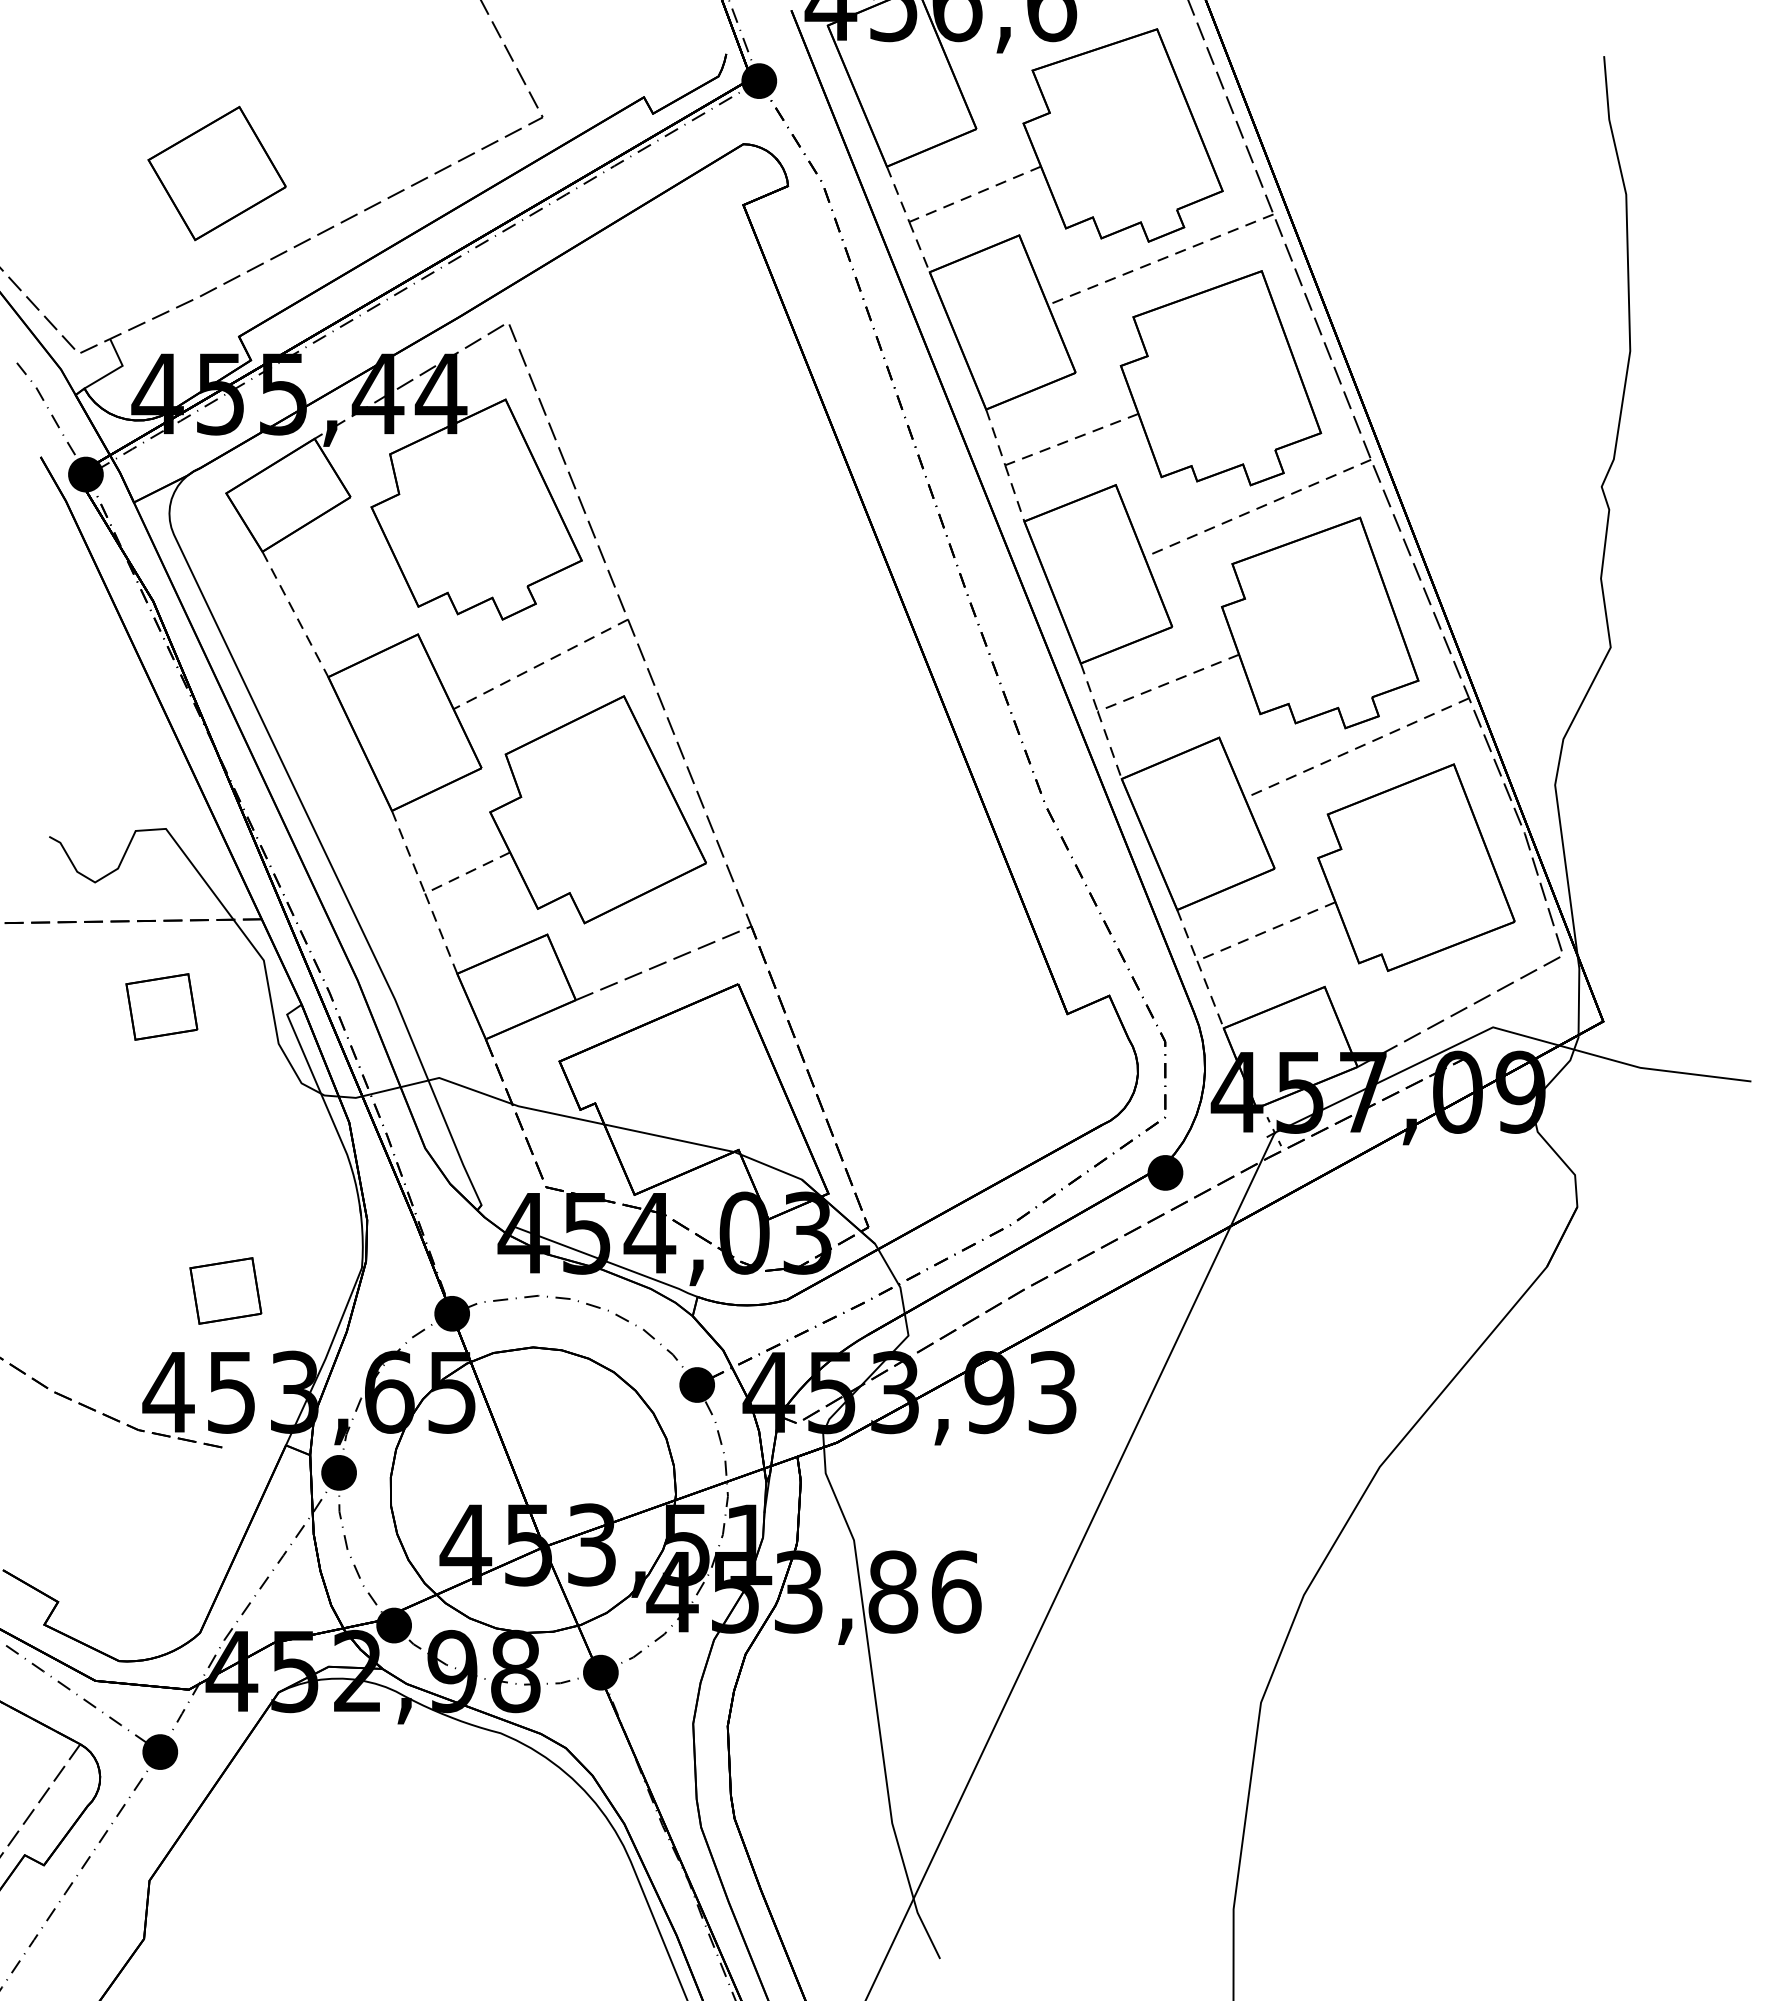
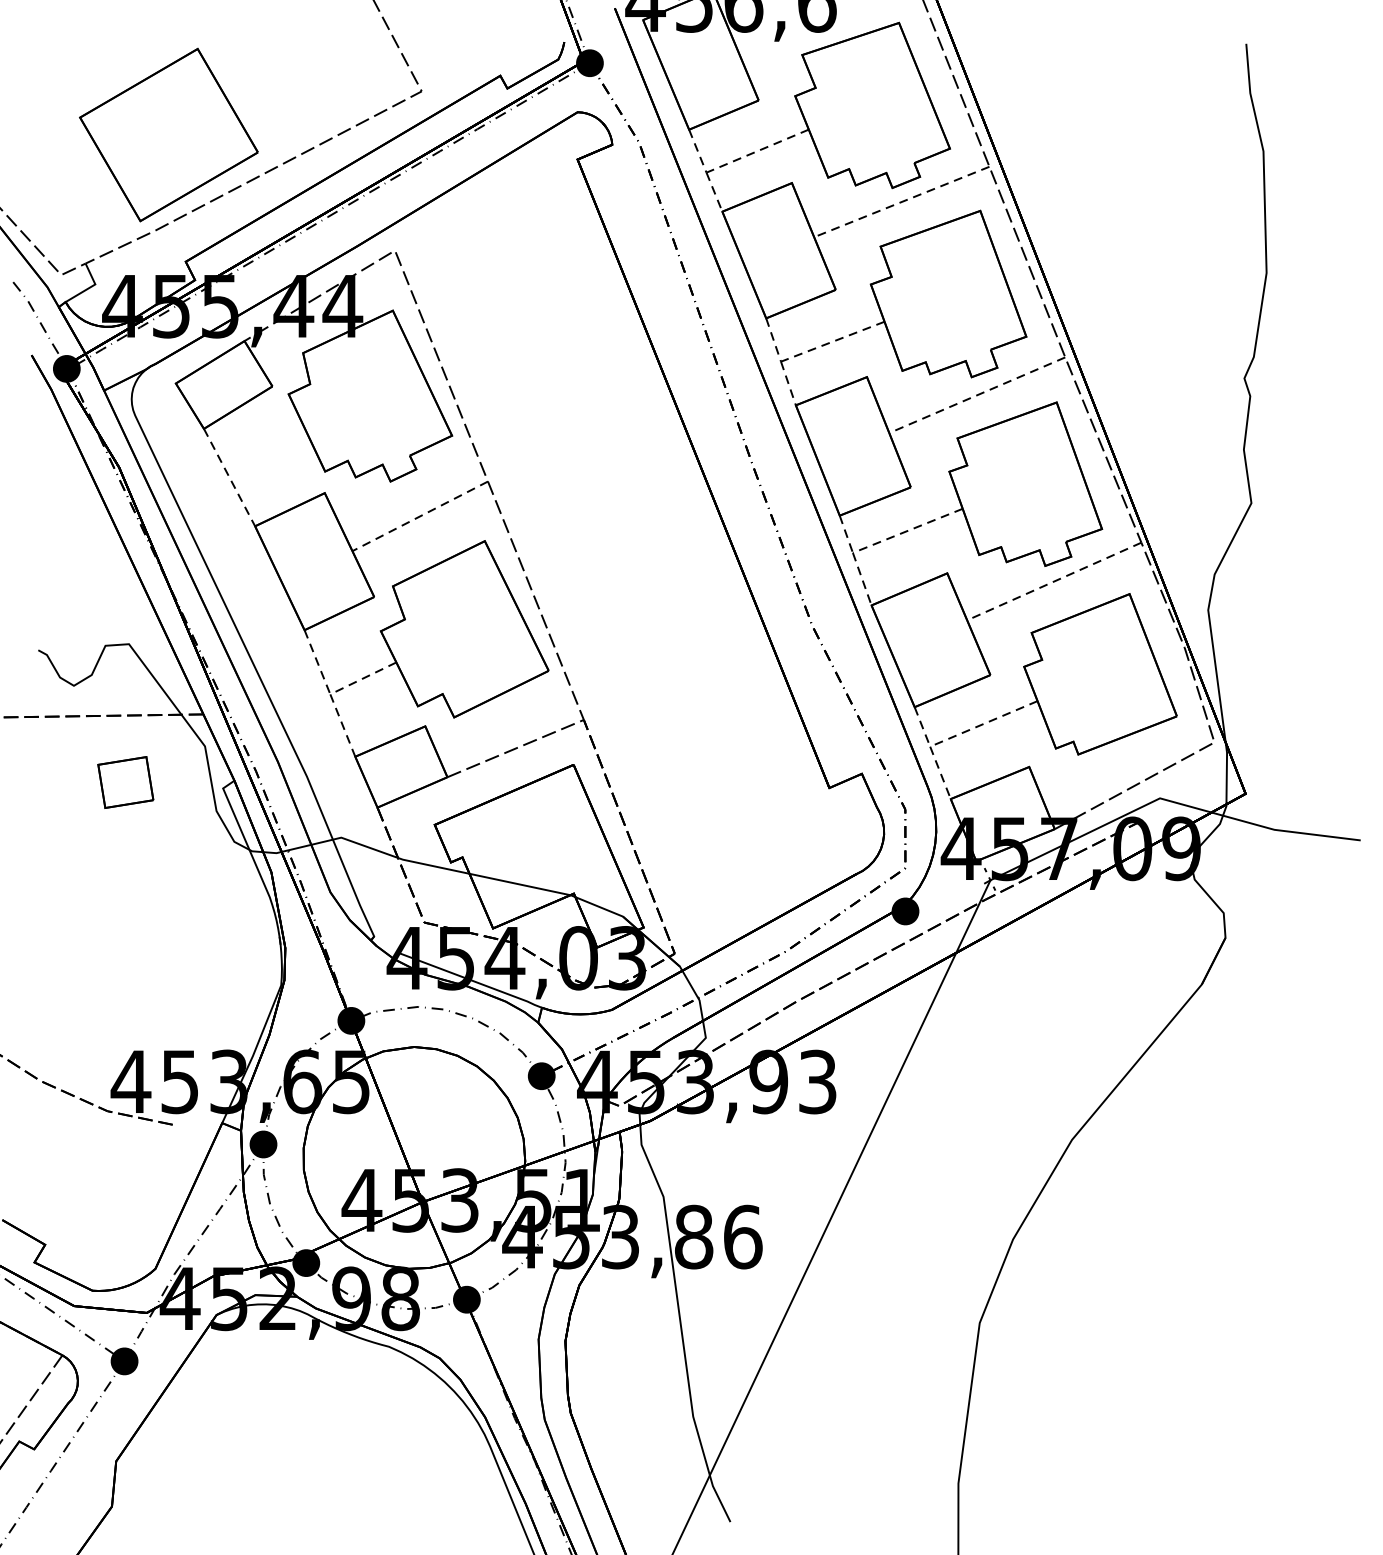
part: (216, 173) -> (168, 135), size x1.67
part: (225, 1290) -> (175, 1002), removed

